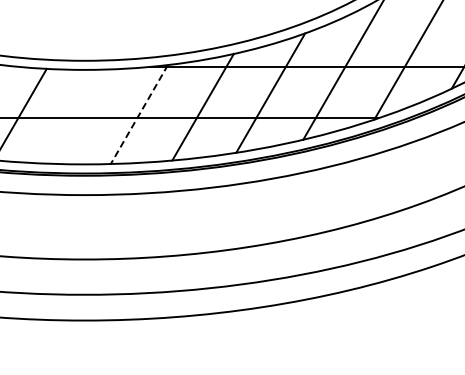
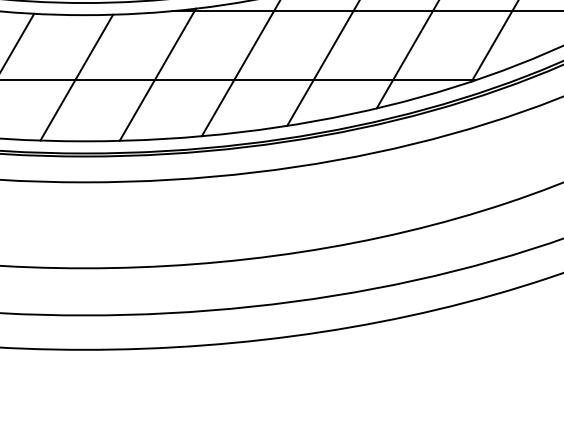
line: (139, 114) -> (158, 74), dashed -> solid
line: (78, 116) -> (76, 77), added

